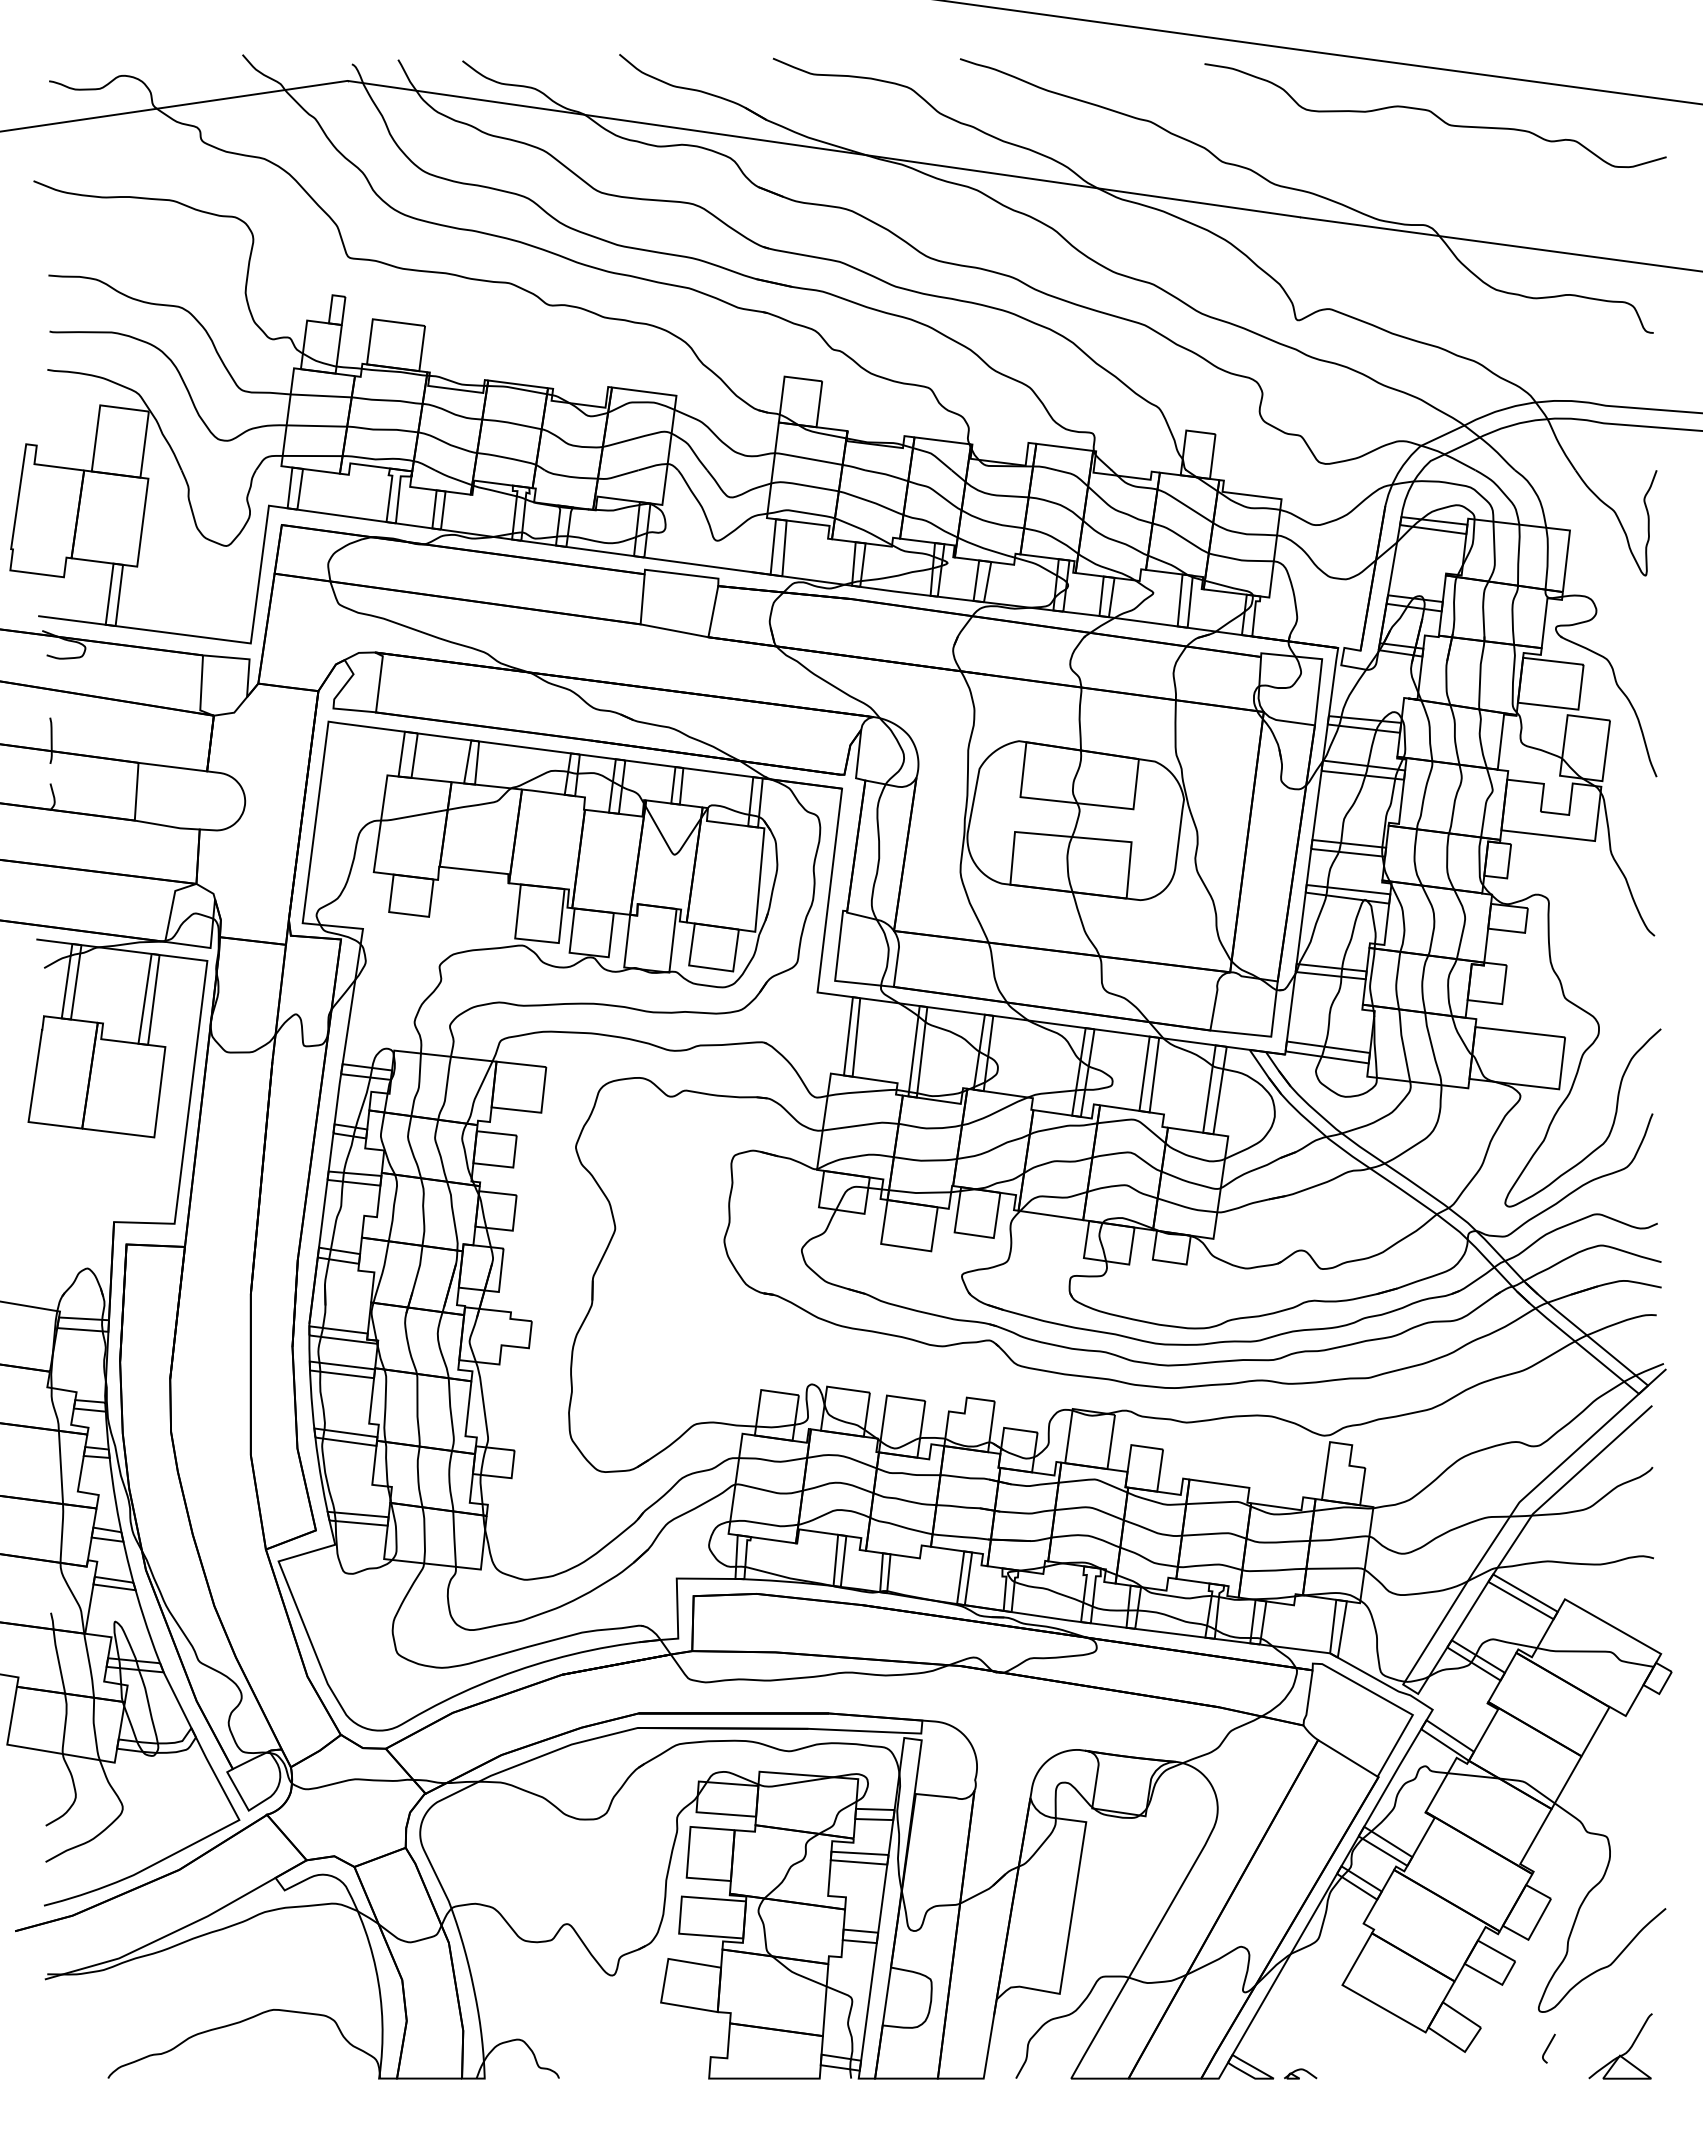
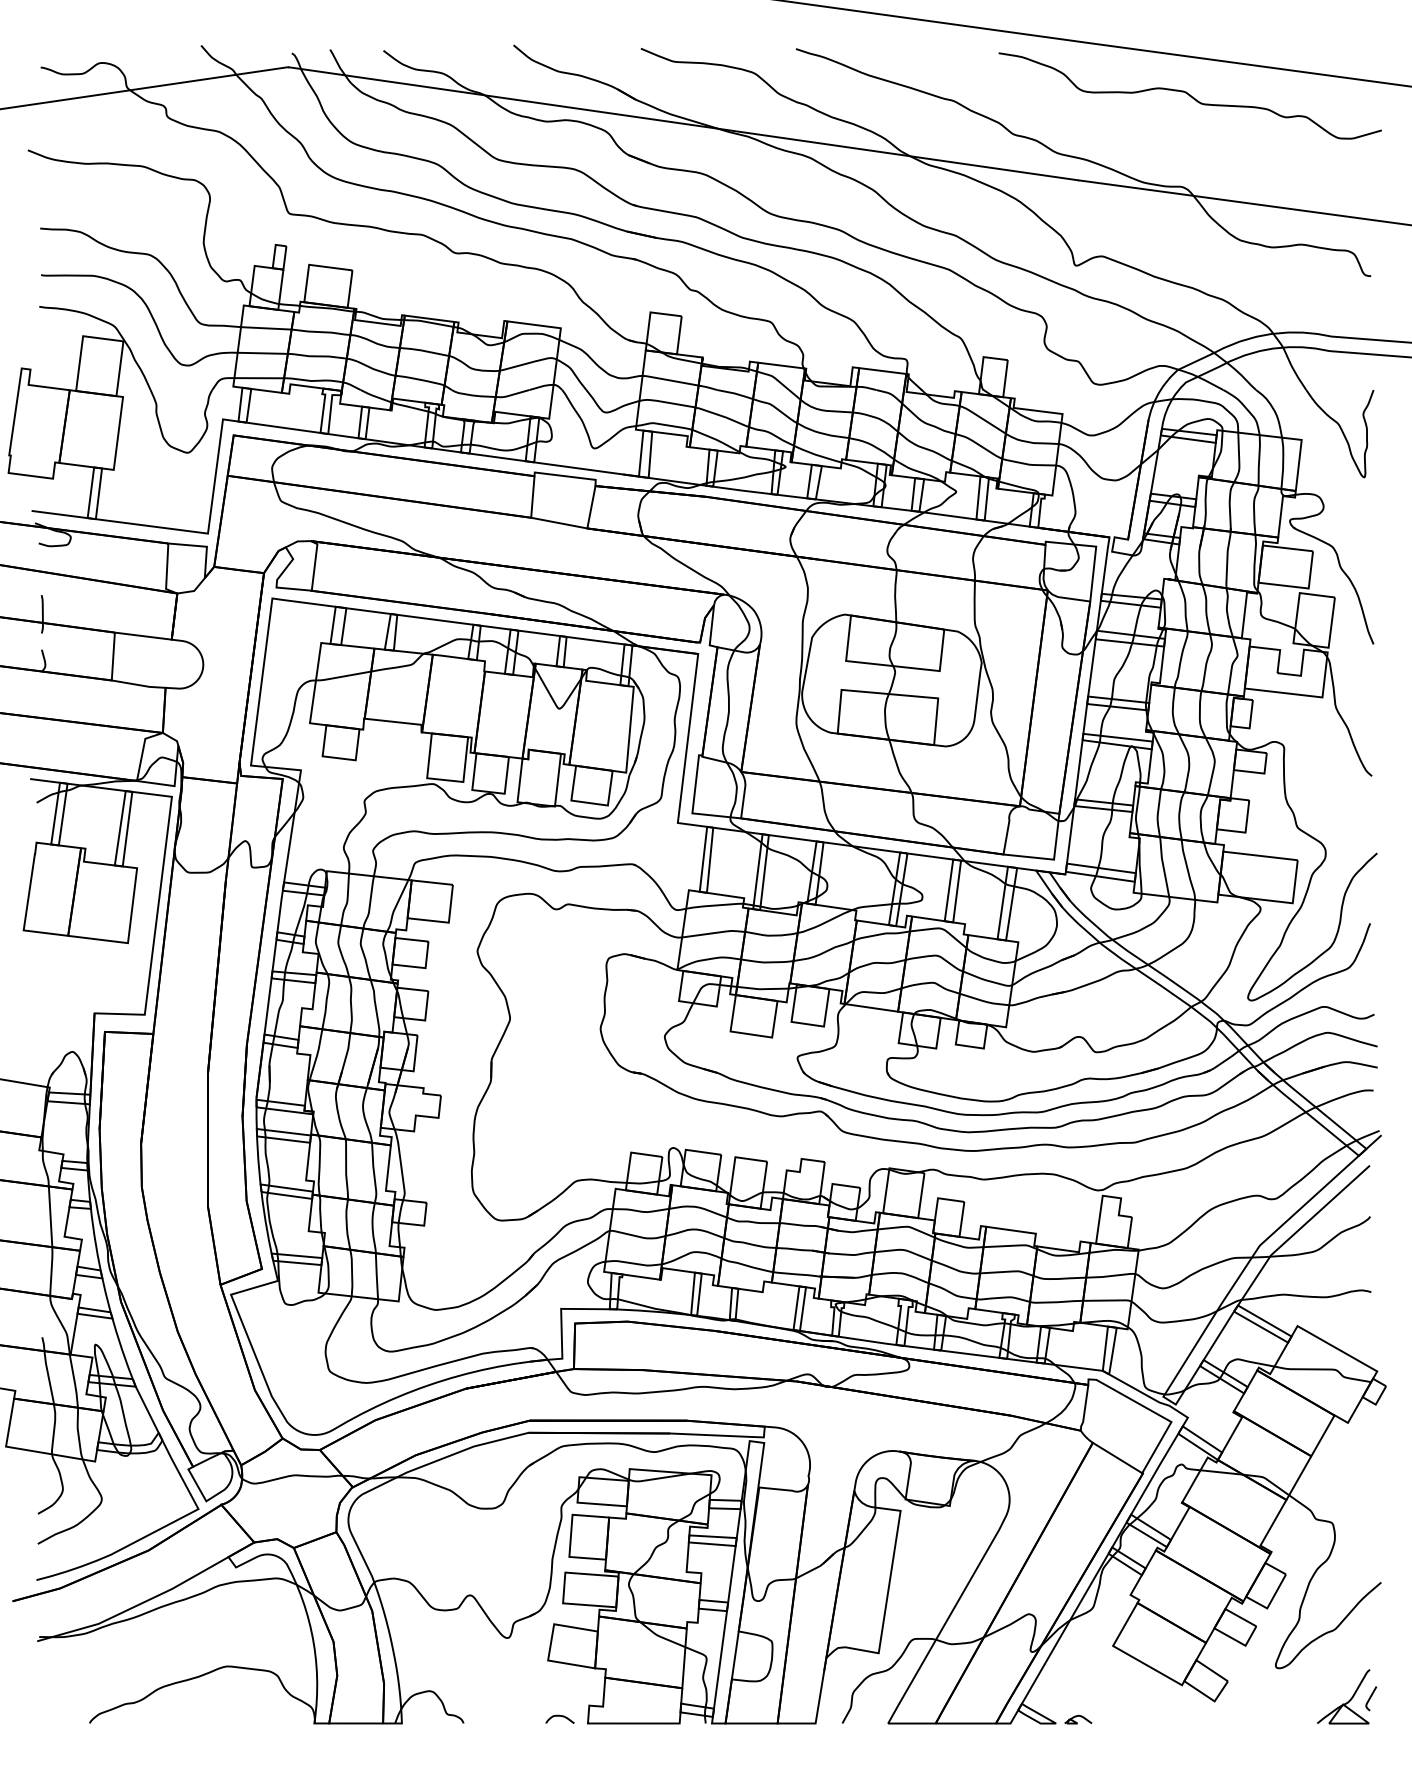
curve: (1548, 2048) -> (1370, 1698), moved
curve: (675, 2070) -> (560, 1716), added

